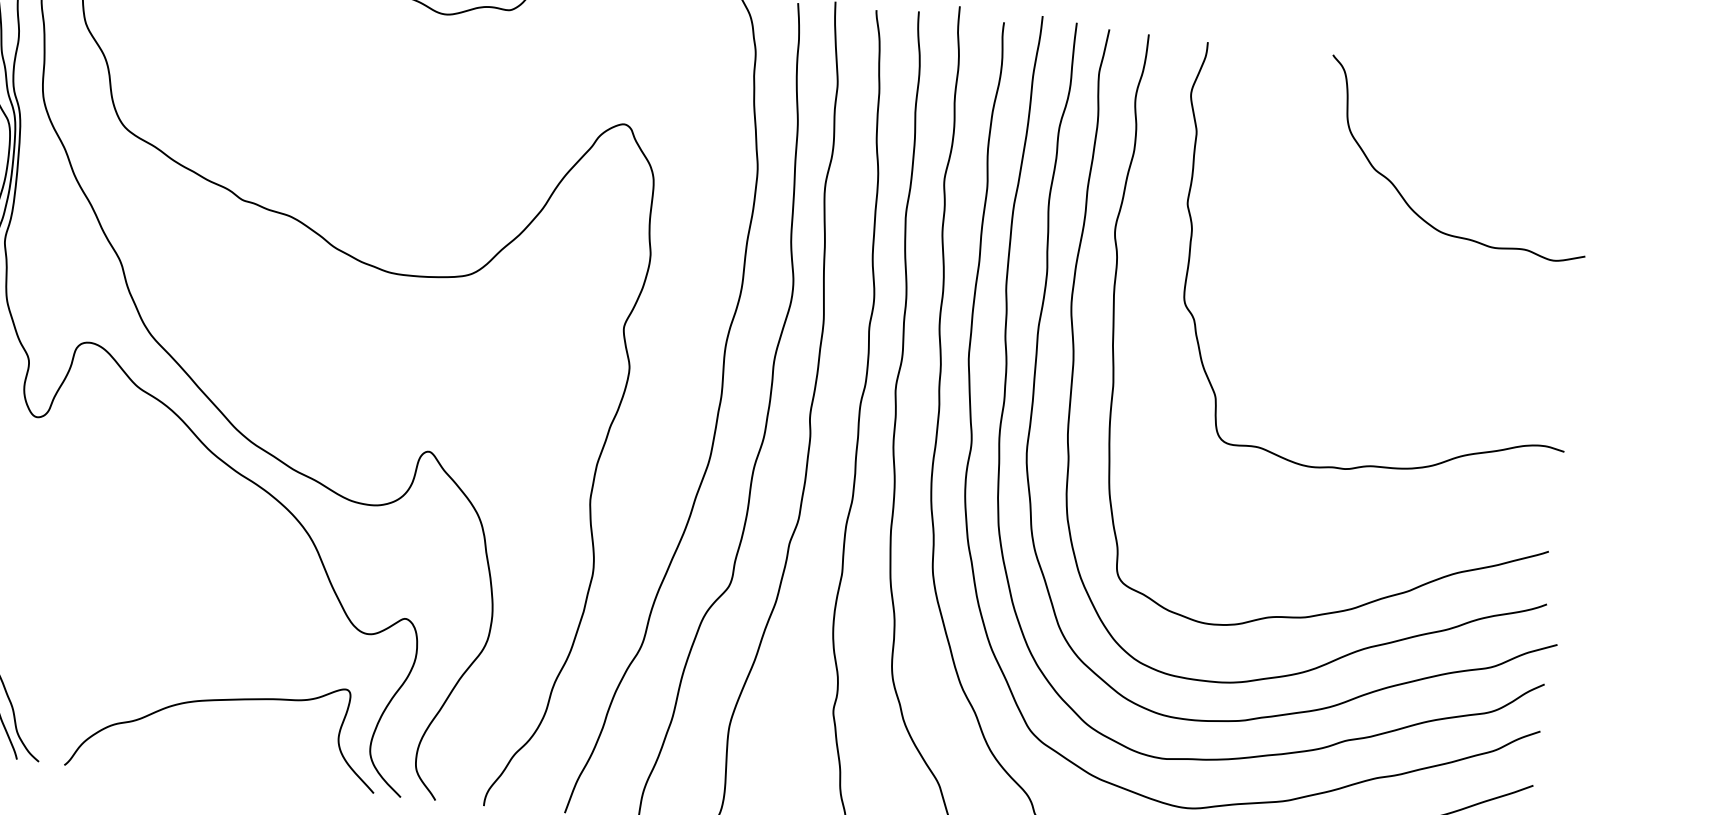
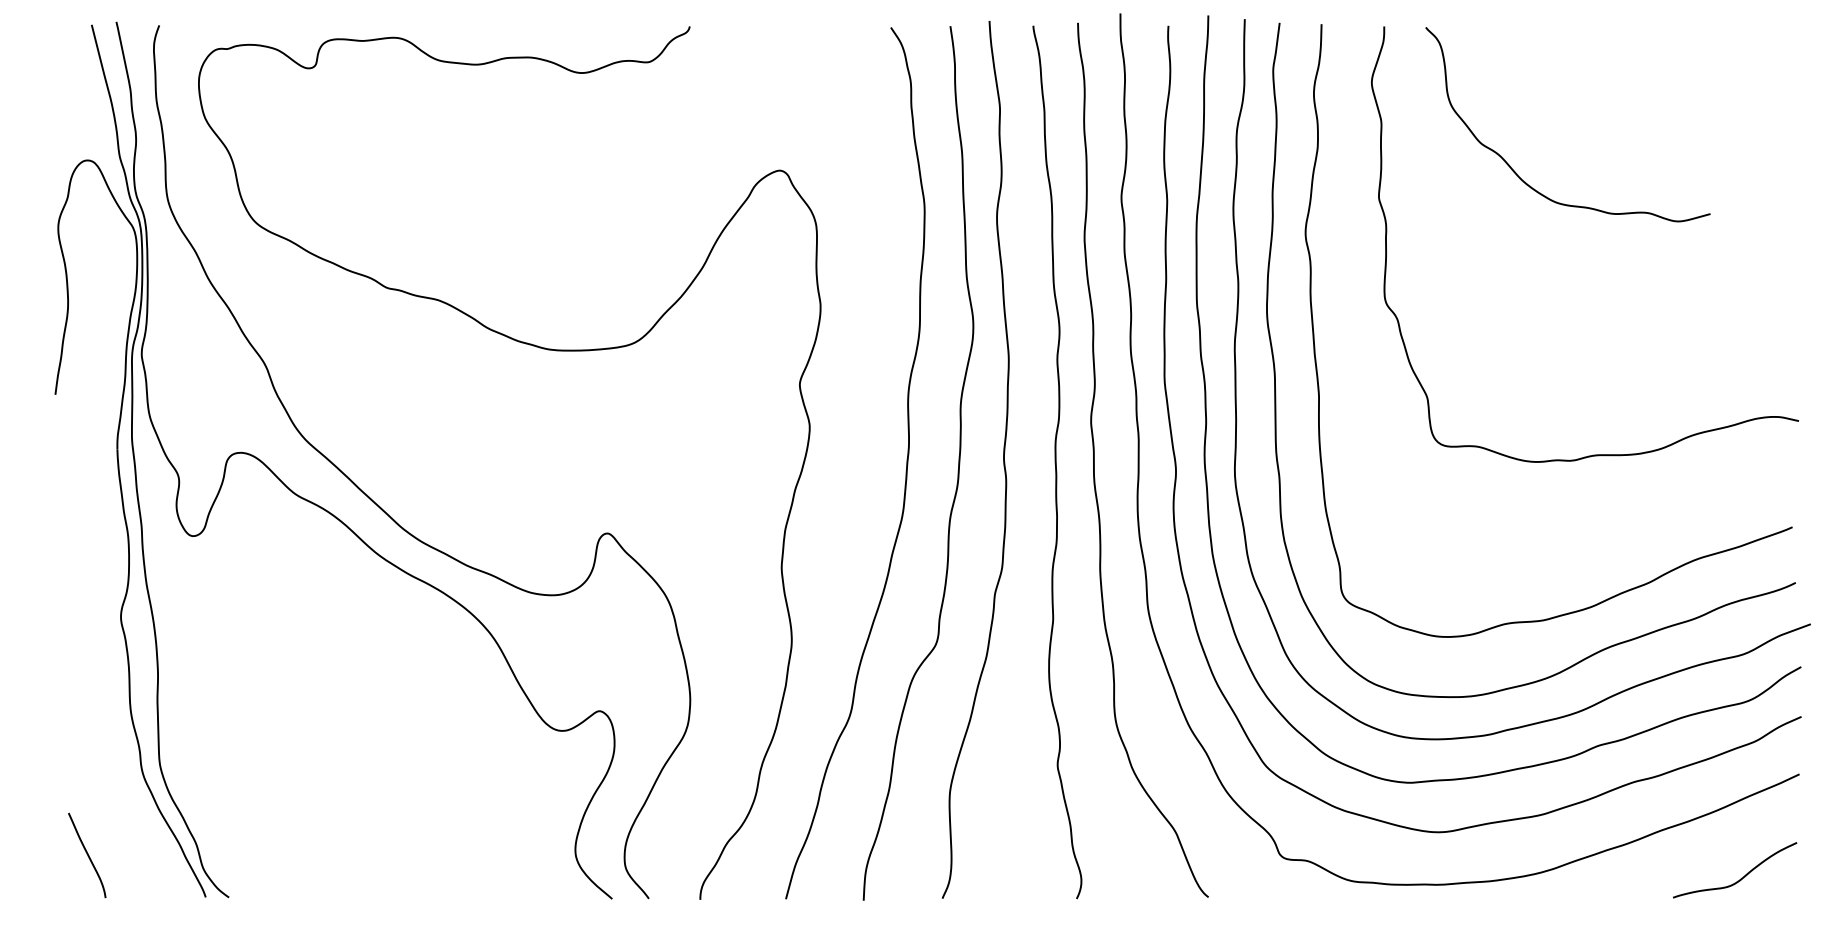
curve: (1406, 201) -> (1517, 173), moved
curve: (224, 701) -> (417, 815), removed

